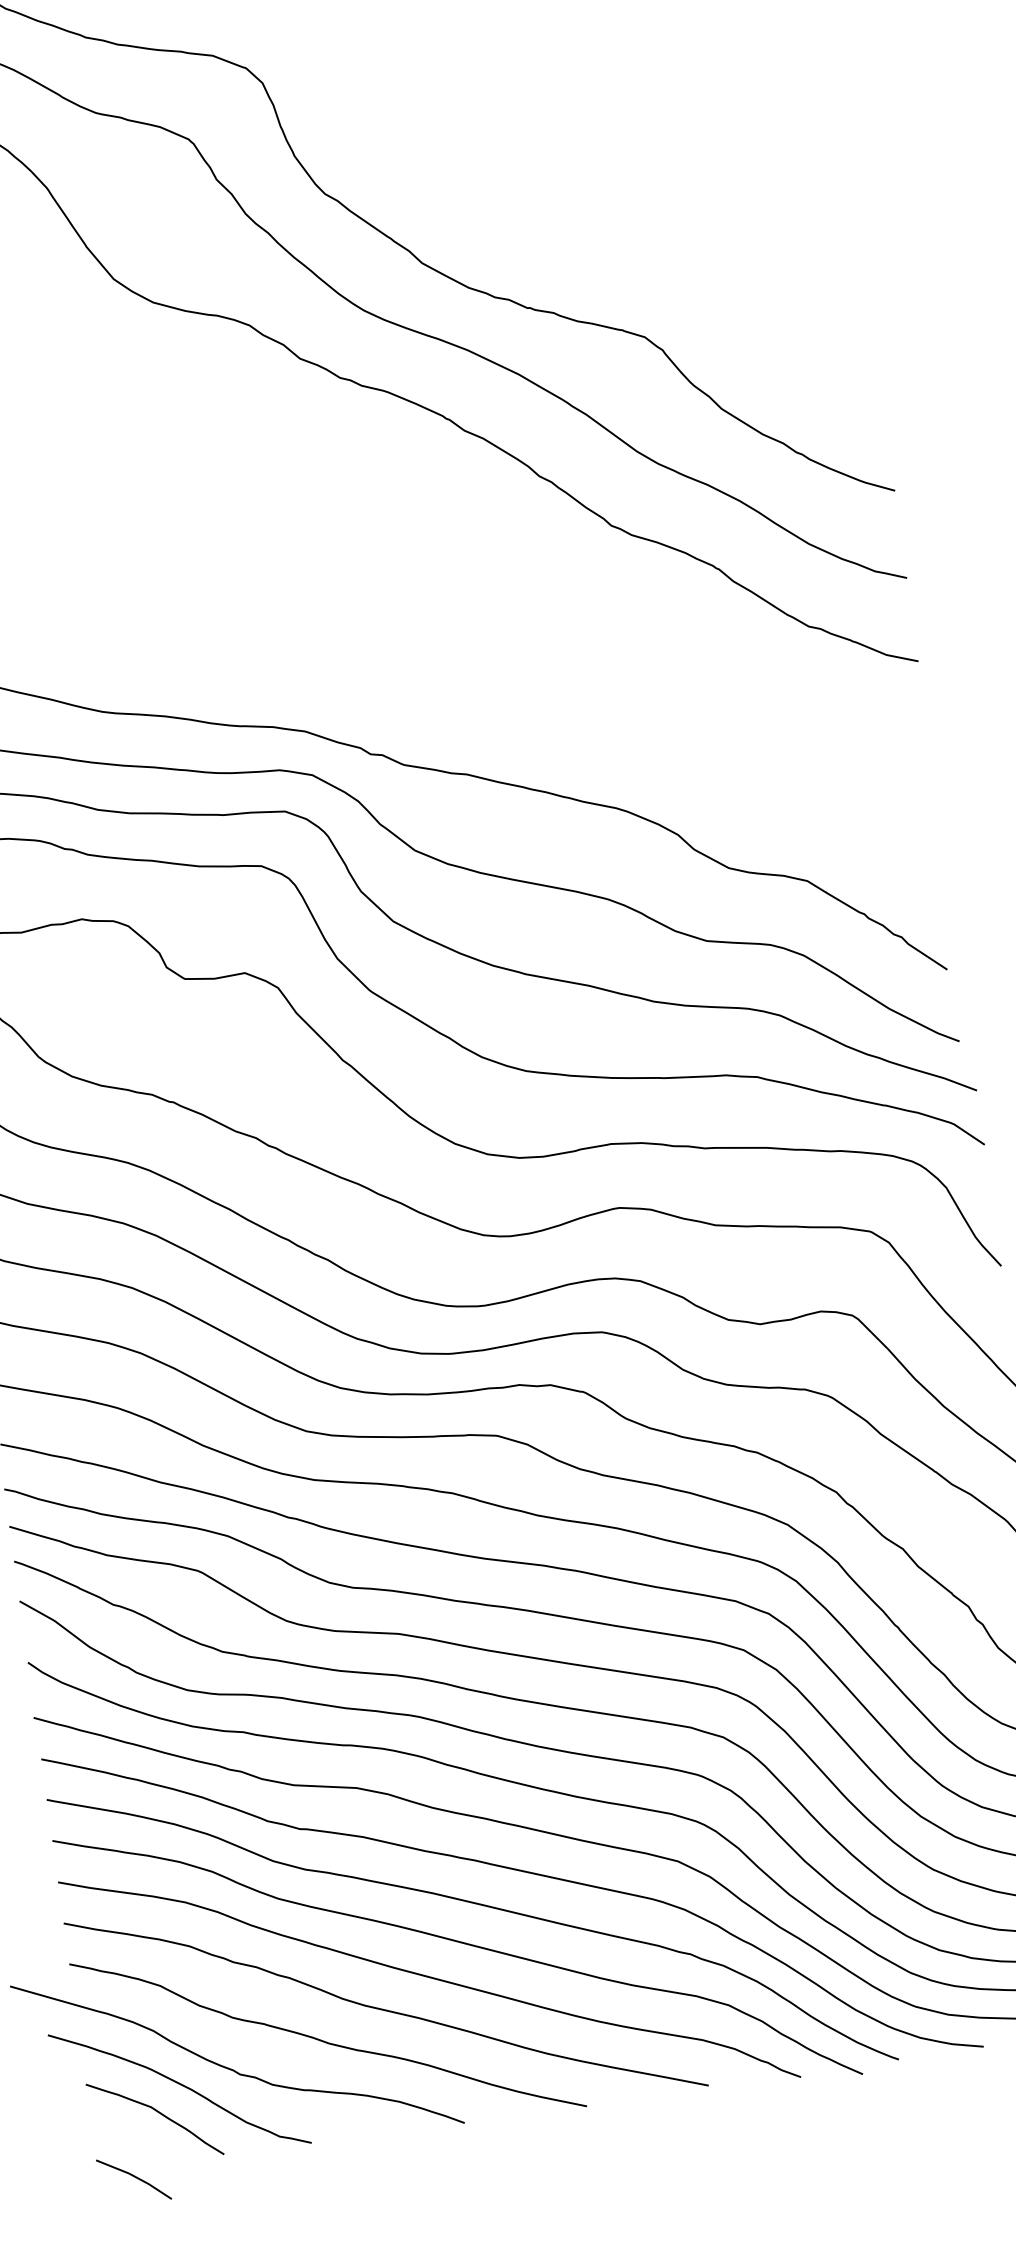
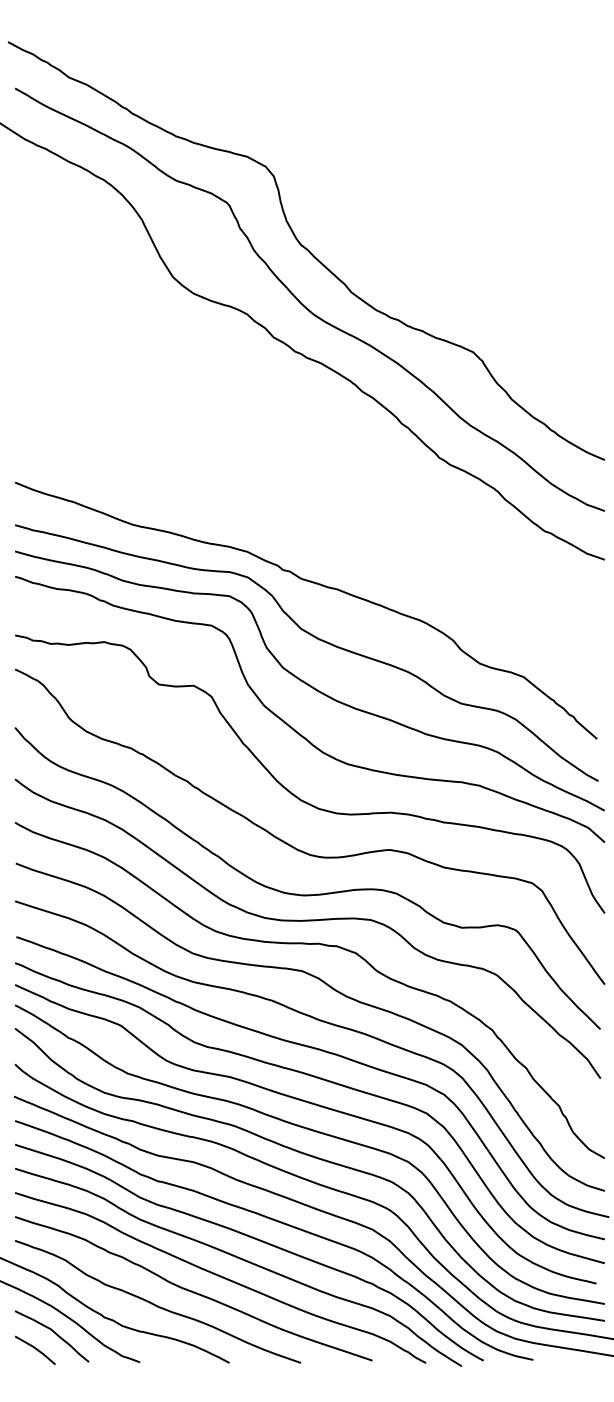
line: (134, 2177) -> (35, 1349), moved

